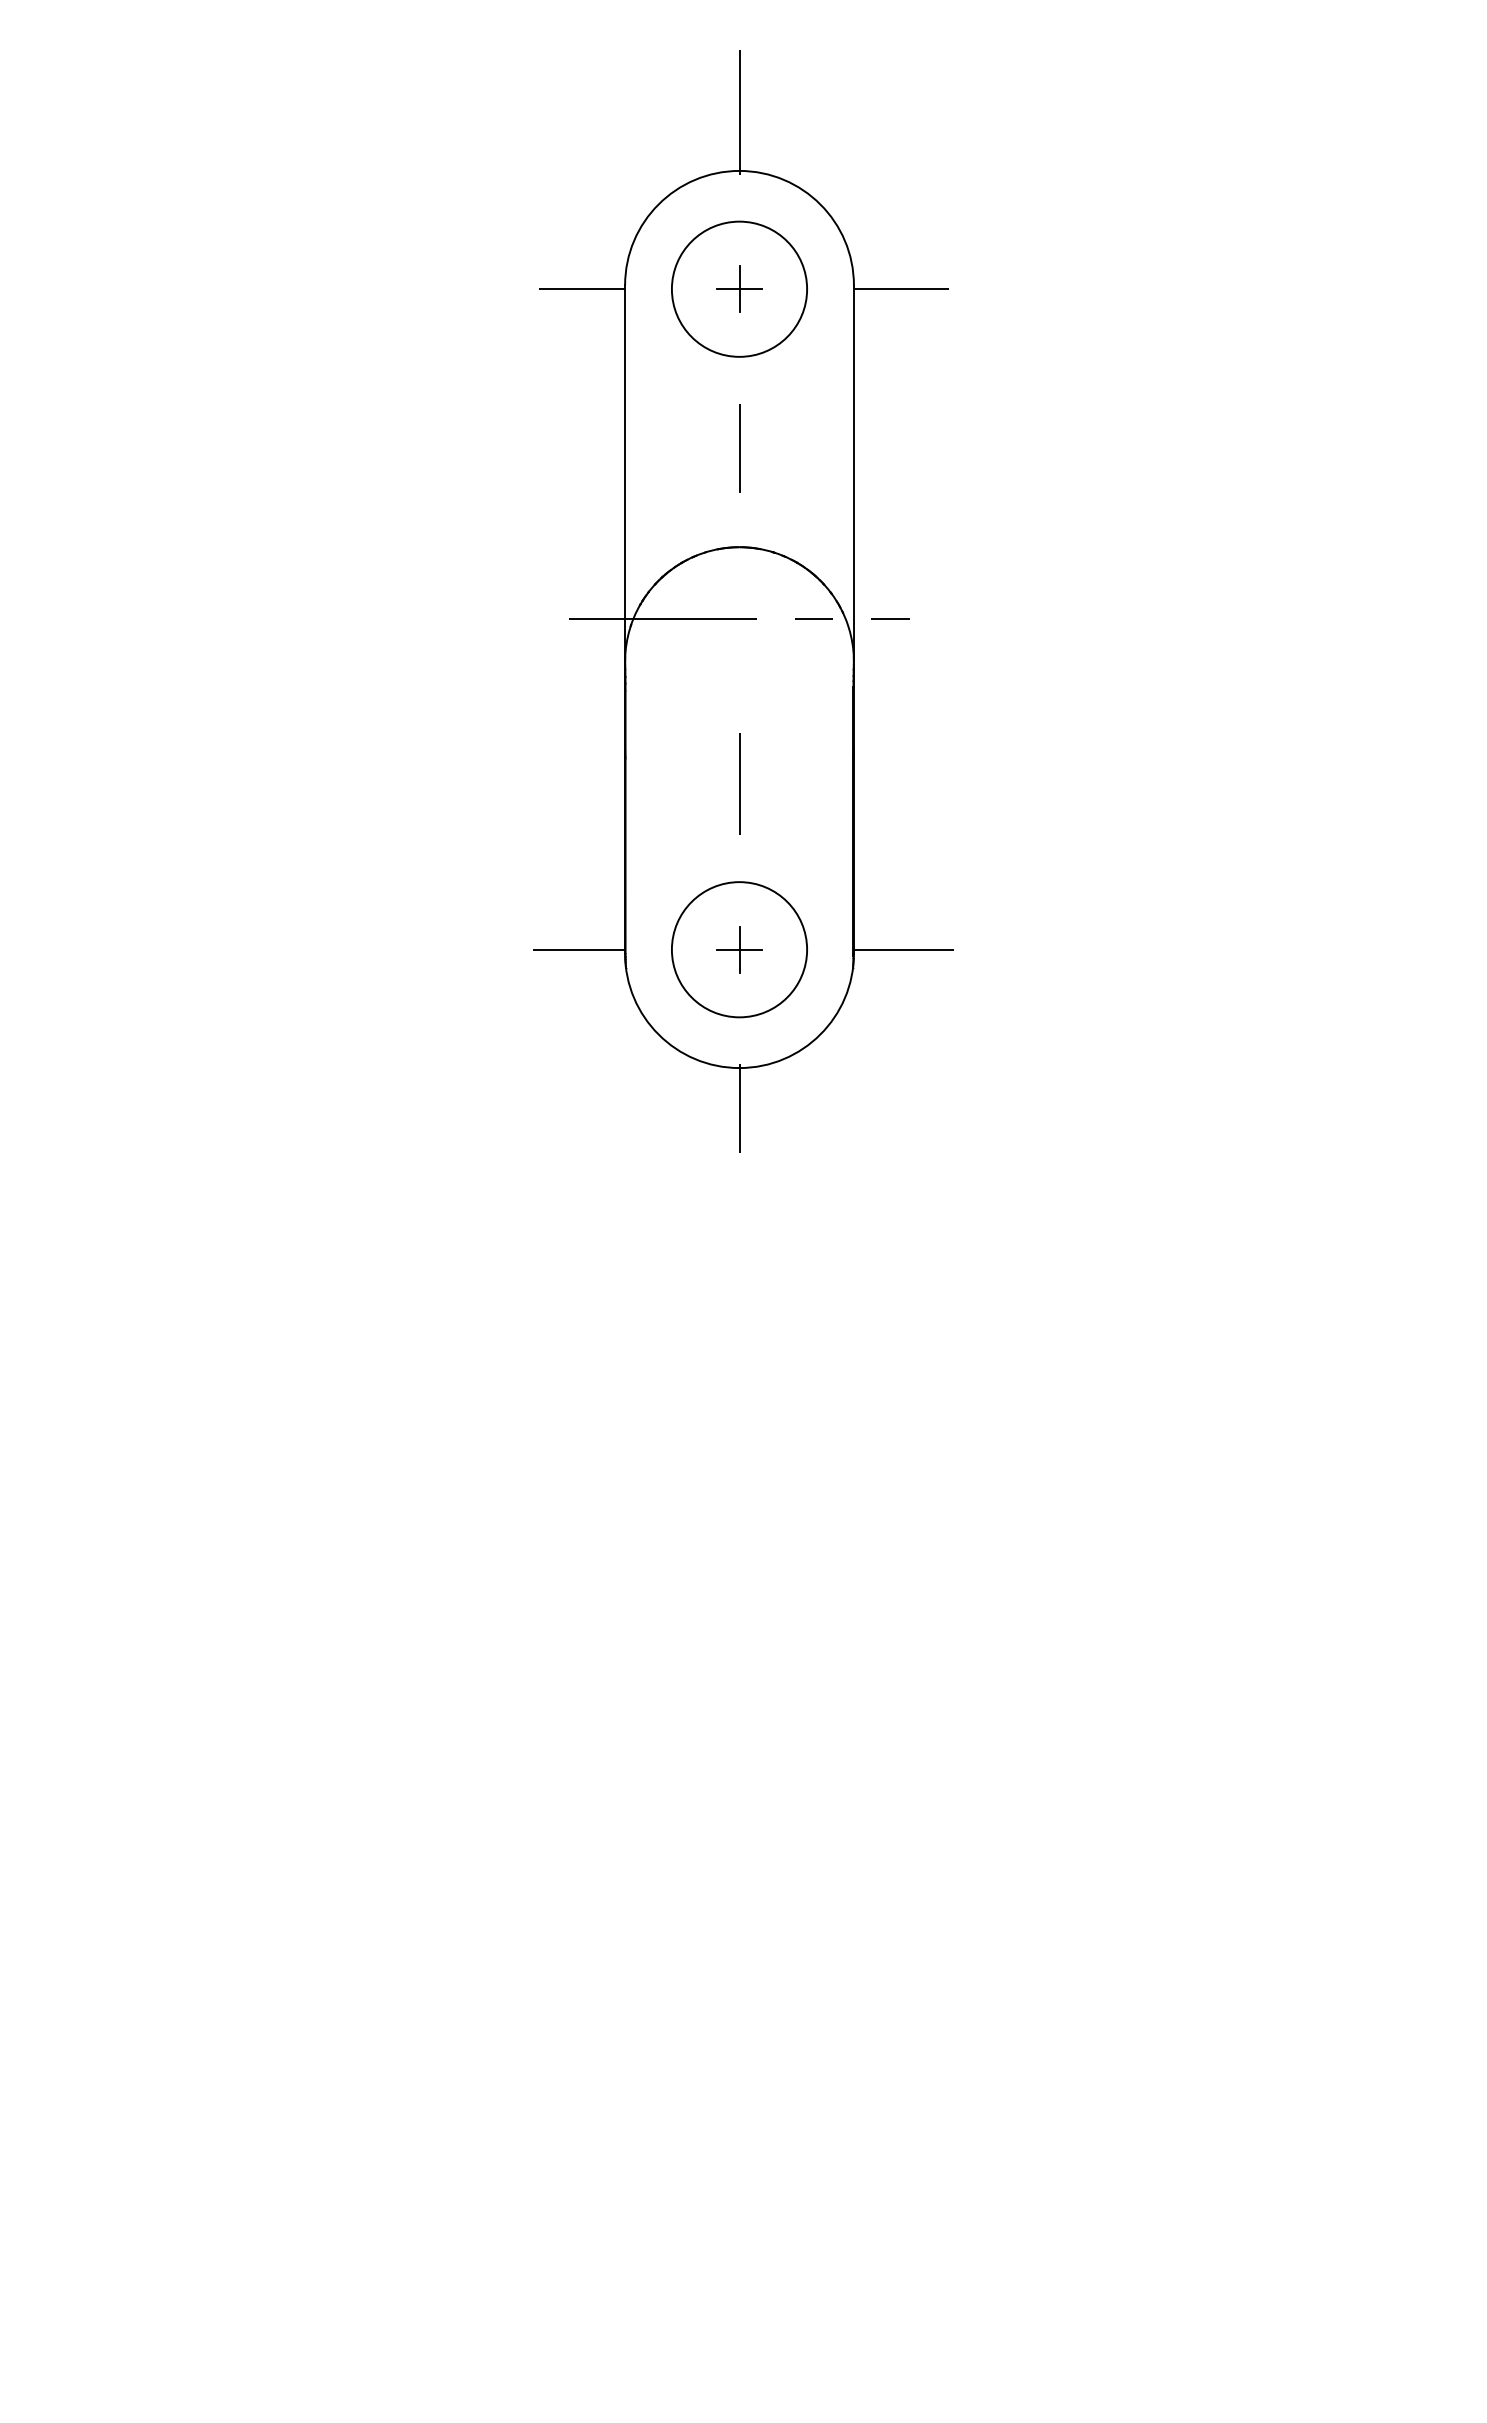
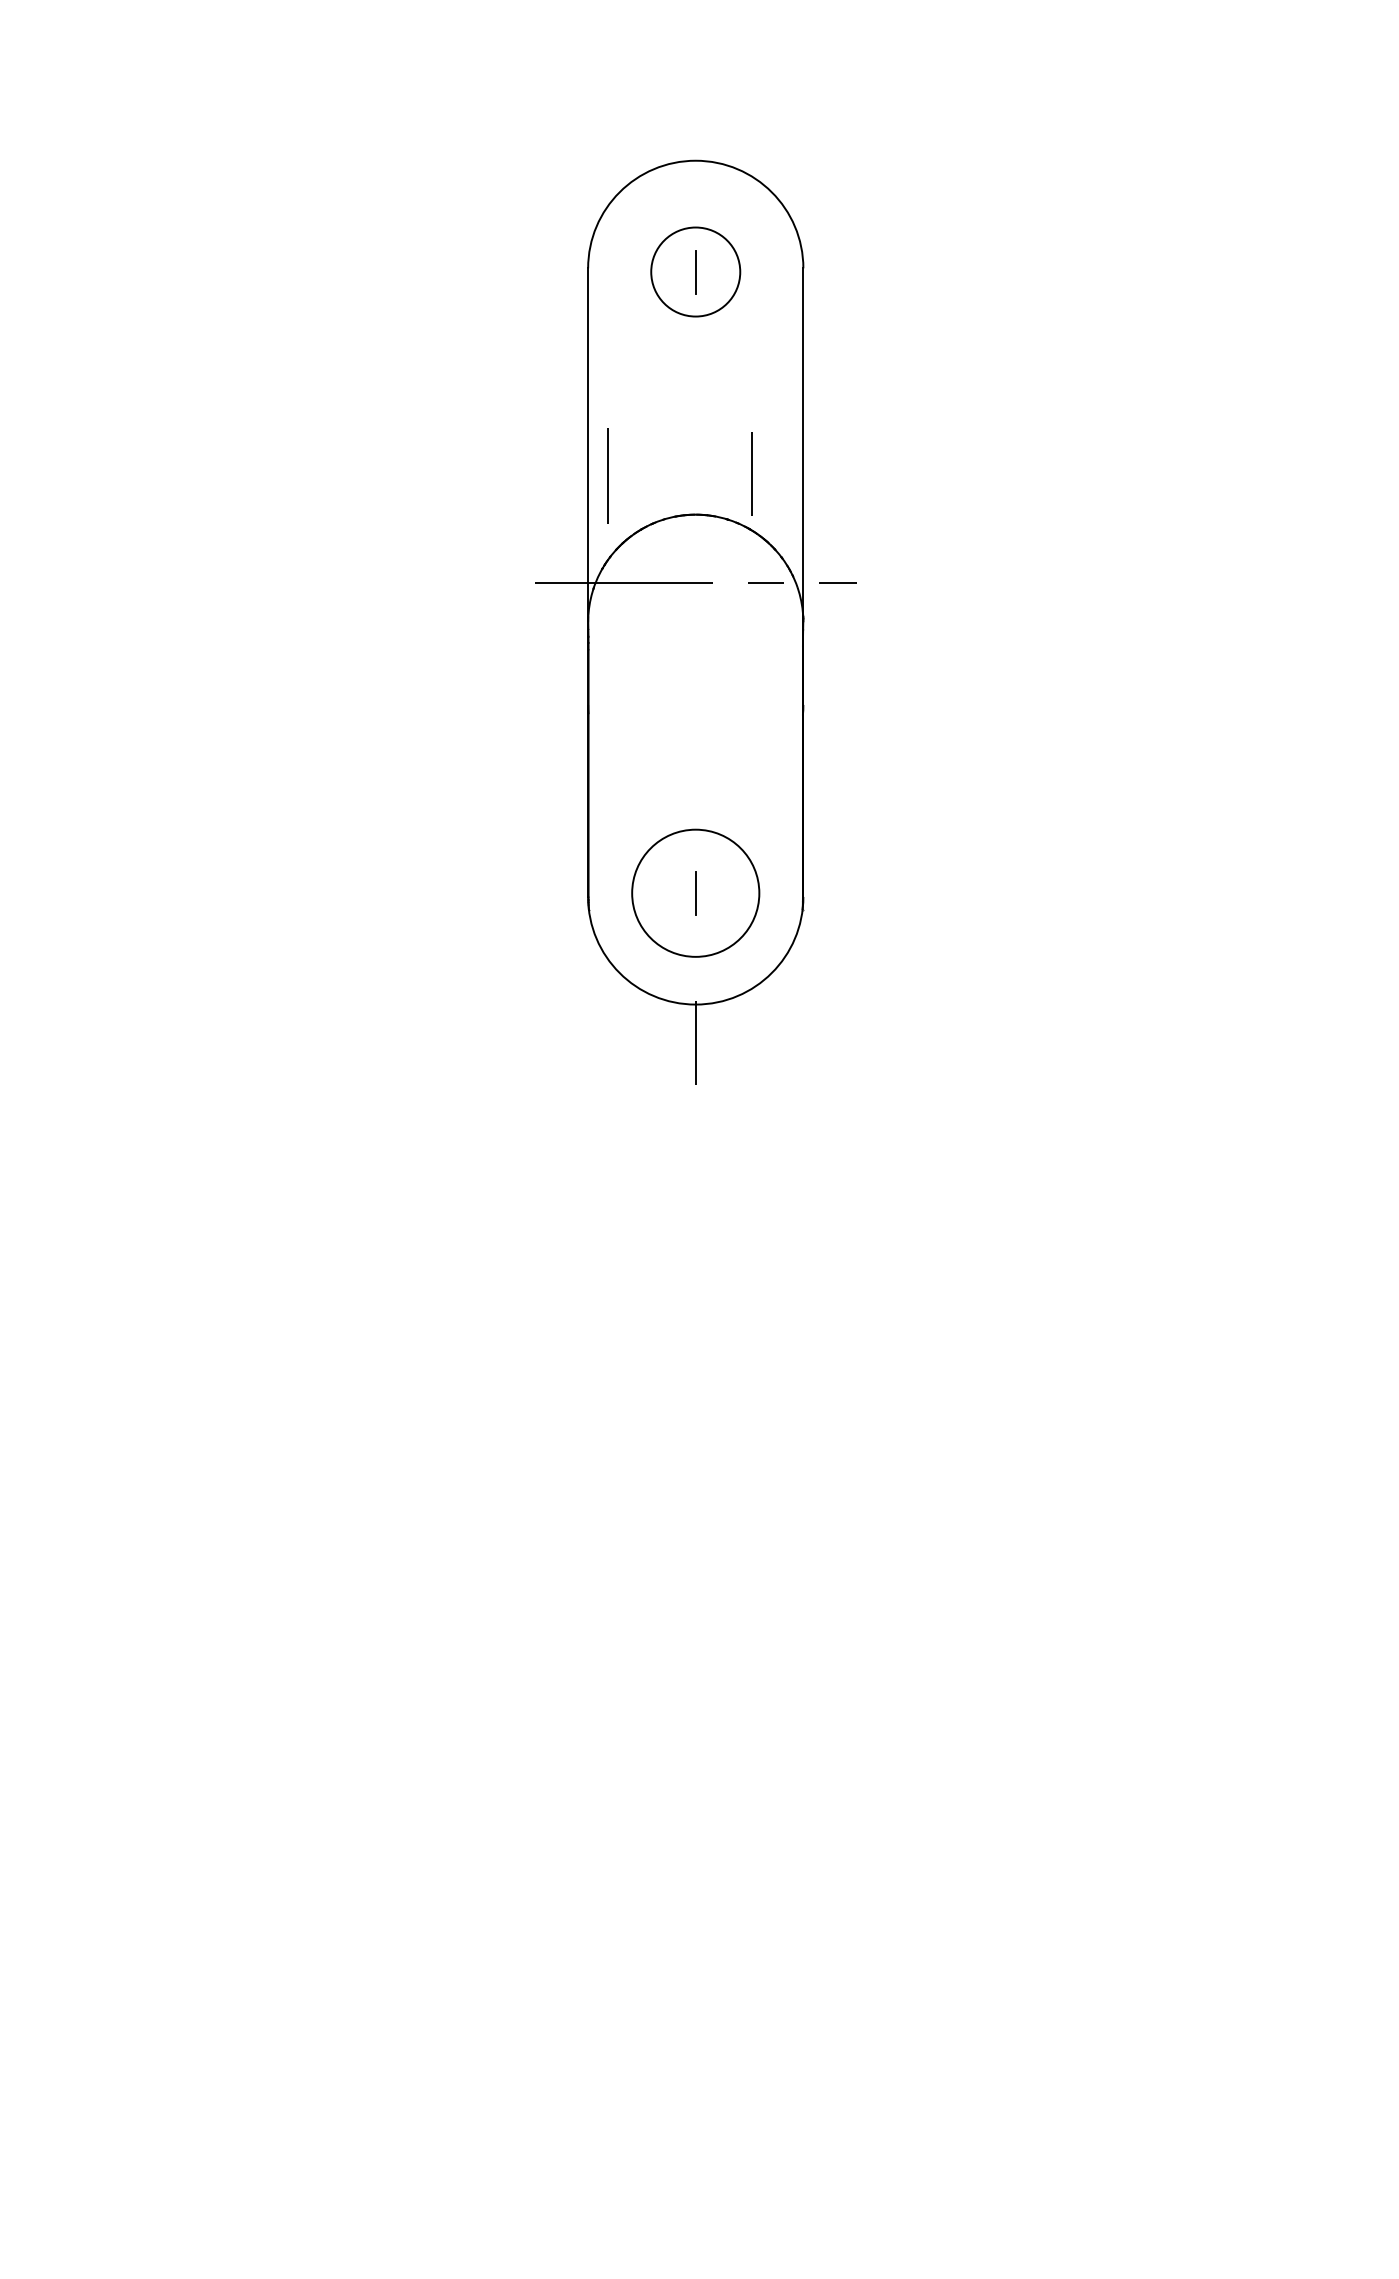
line: (739, 112) -> (695, 105), removed
circle: (739, 288) -> (695, 271), size x0.7
line: (582, 289) -> (548, 272), removed
line: (739, 289) -> (695, 272), removed
line: (901, 289) -> (848, 272), removed
line: (739, 448) -> (752, 474), moved
line: (739, 783) -> (608, 475), moved
line: (579, 949) -> (545, 893), removed
line: (739, 949) -> (695, 893), removed
line: (903, 949) -> (849, 893), removed

